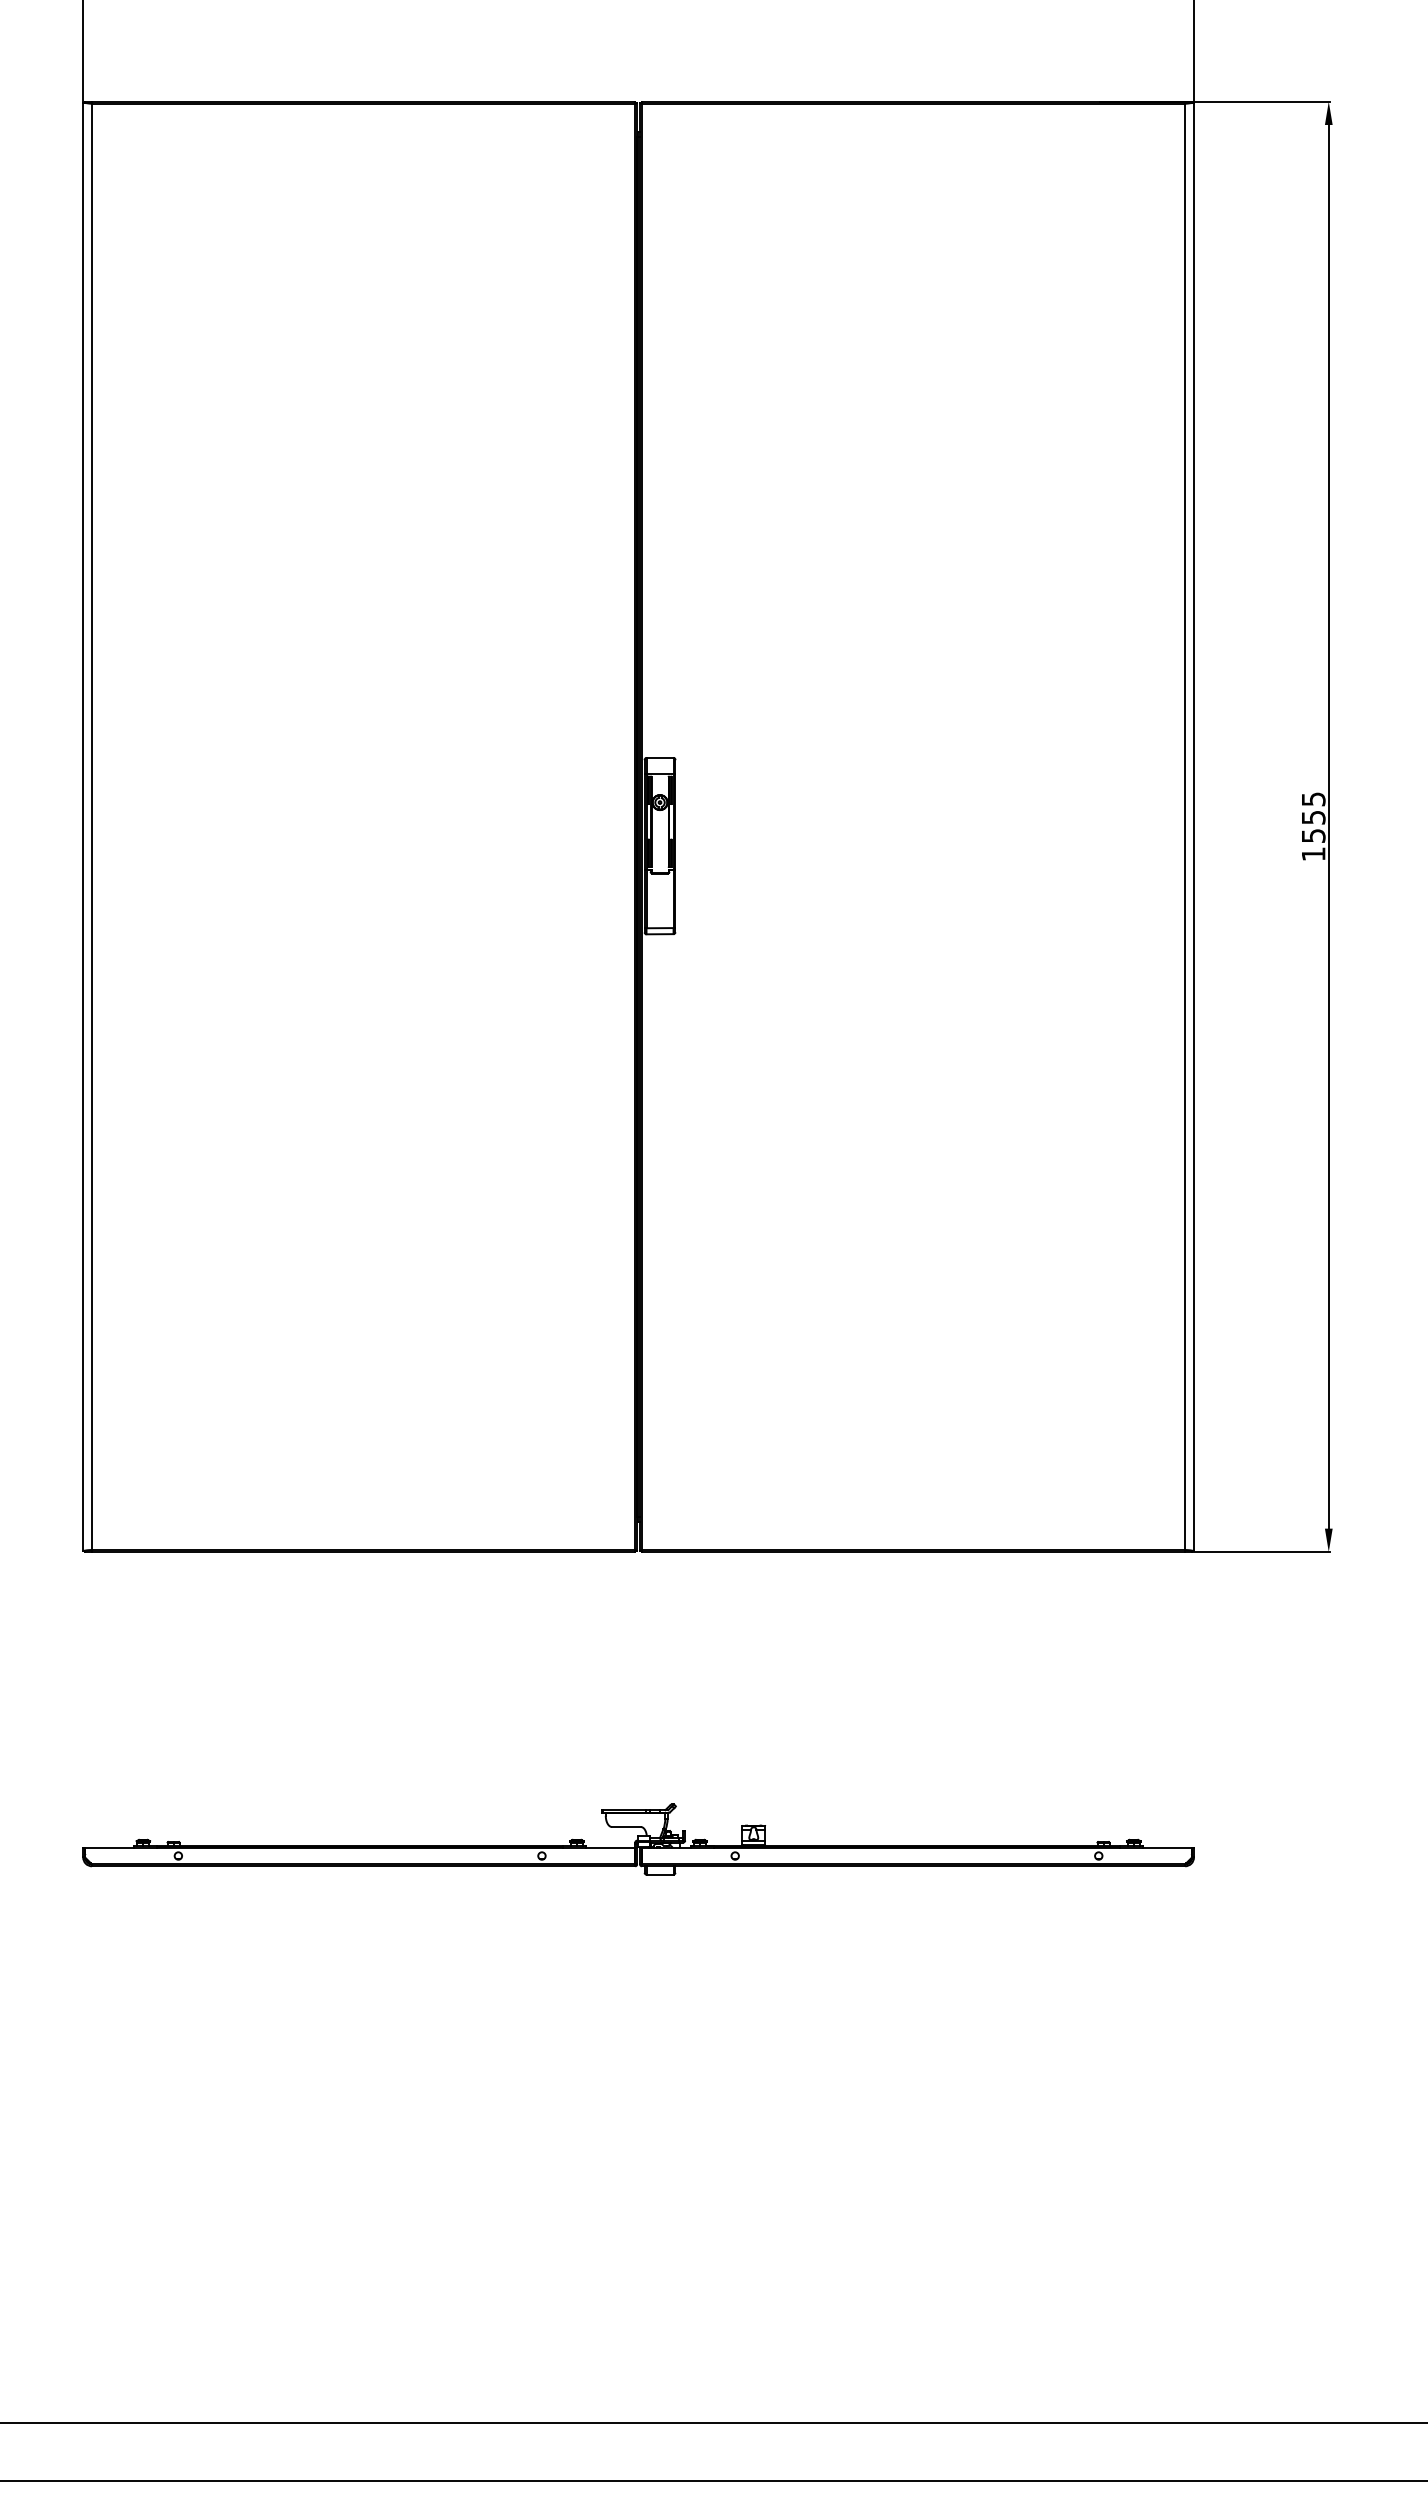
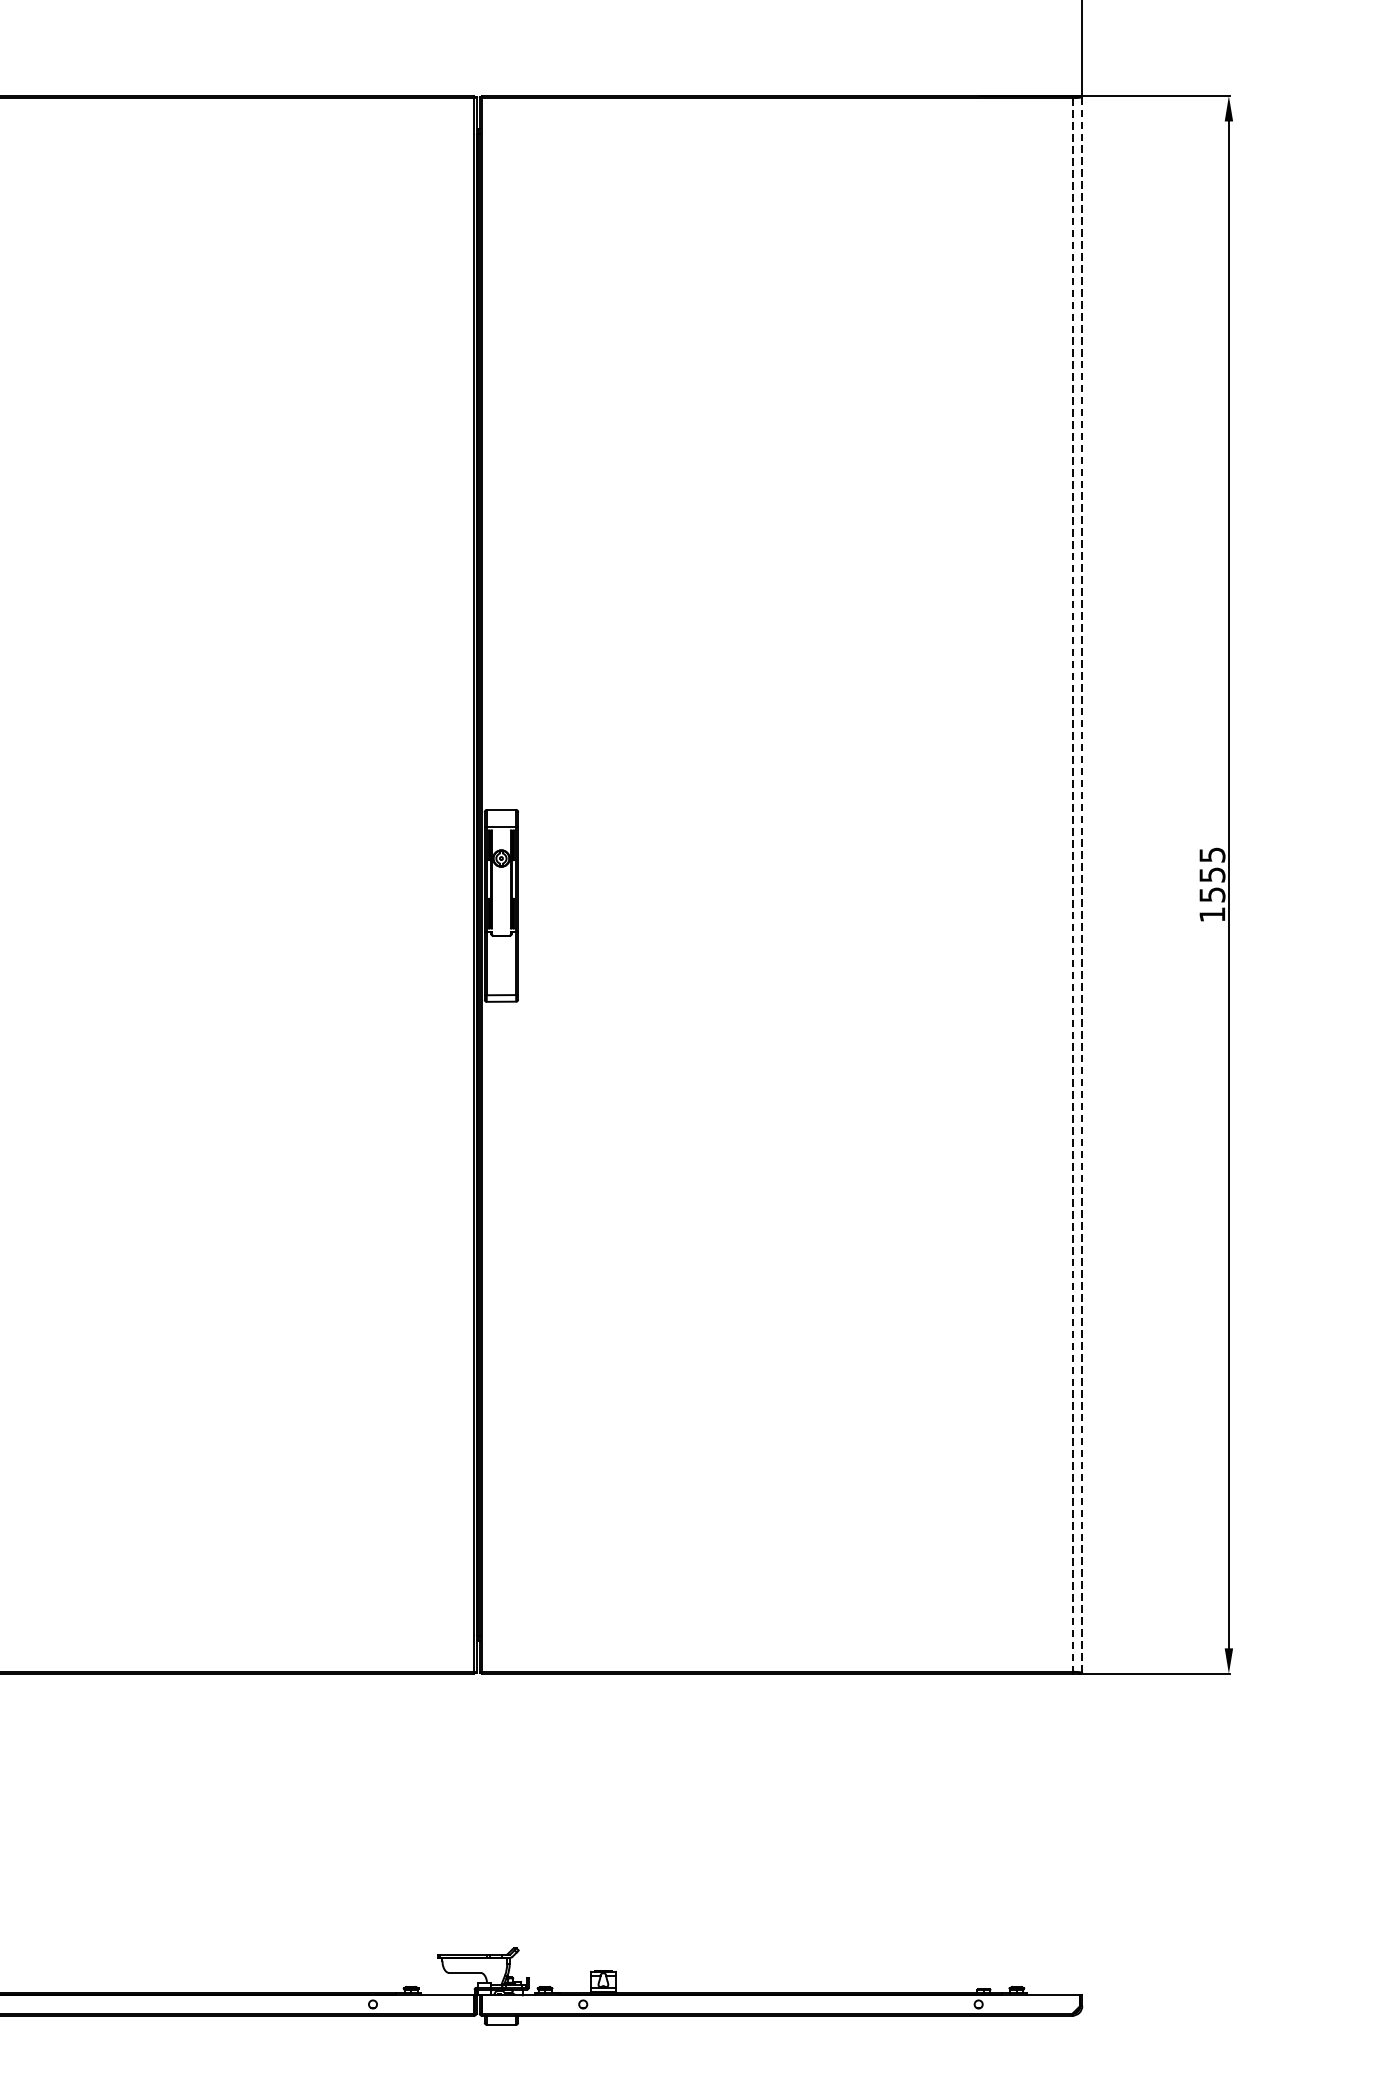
line: (1193, 826) -> (1081, 884), solid -> dashed
line: (1185, 827) -> (1073, 885), solid -> dashed

